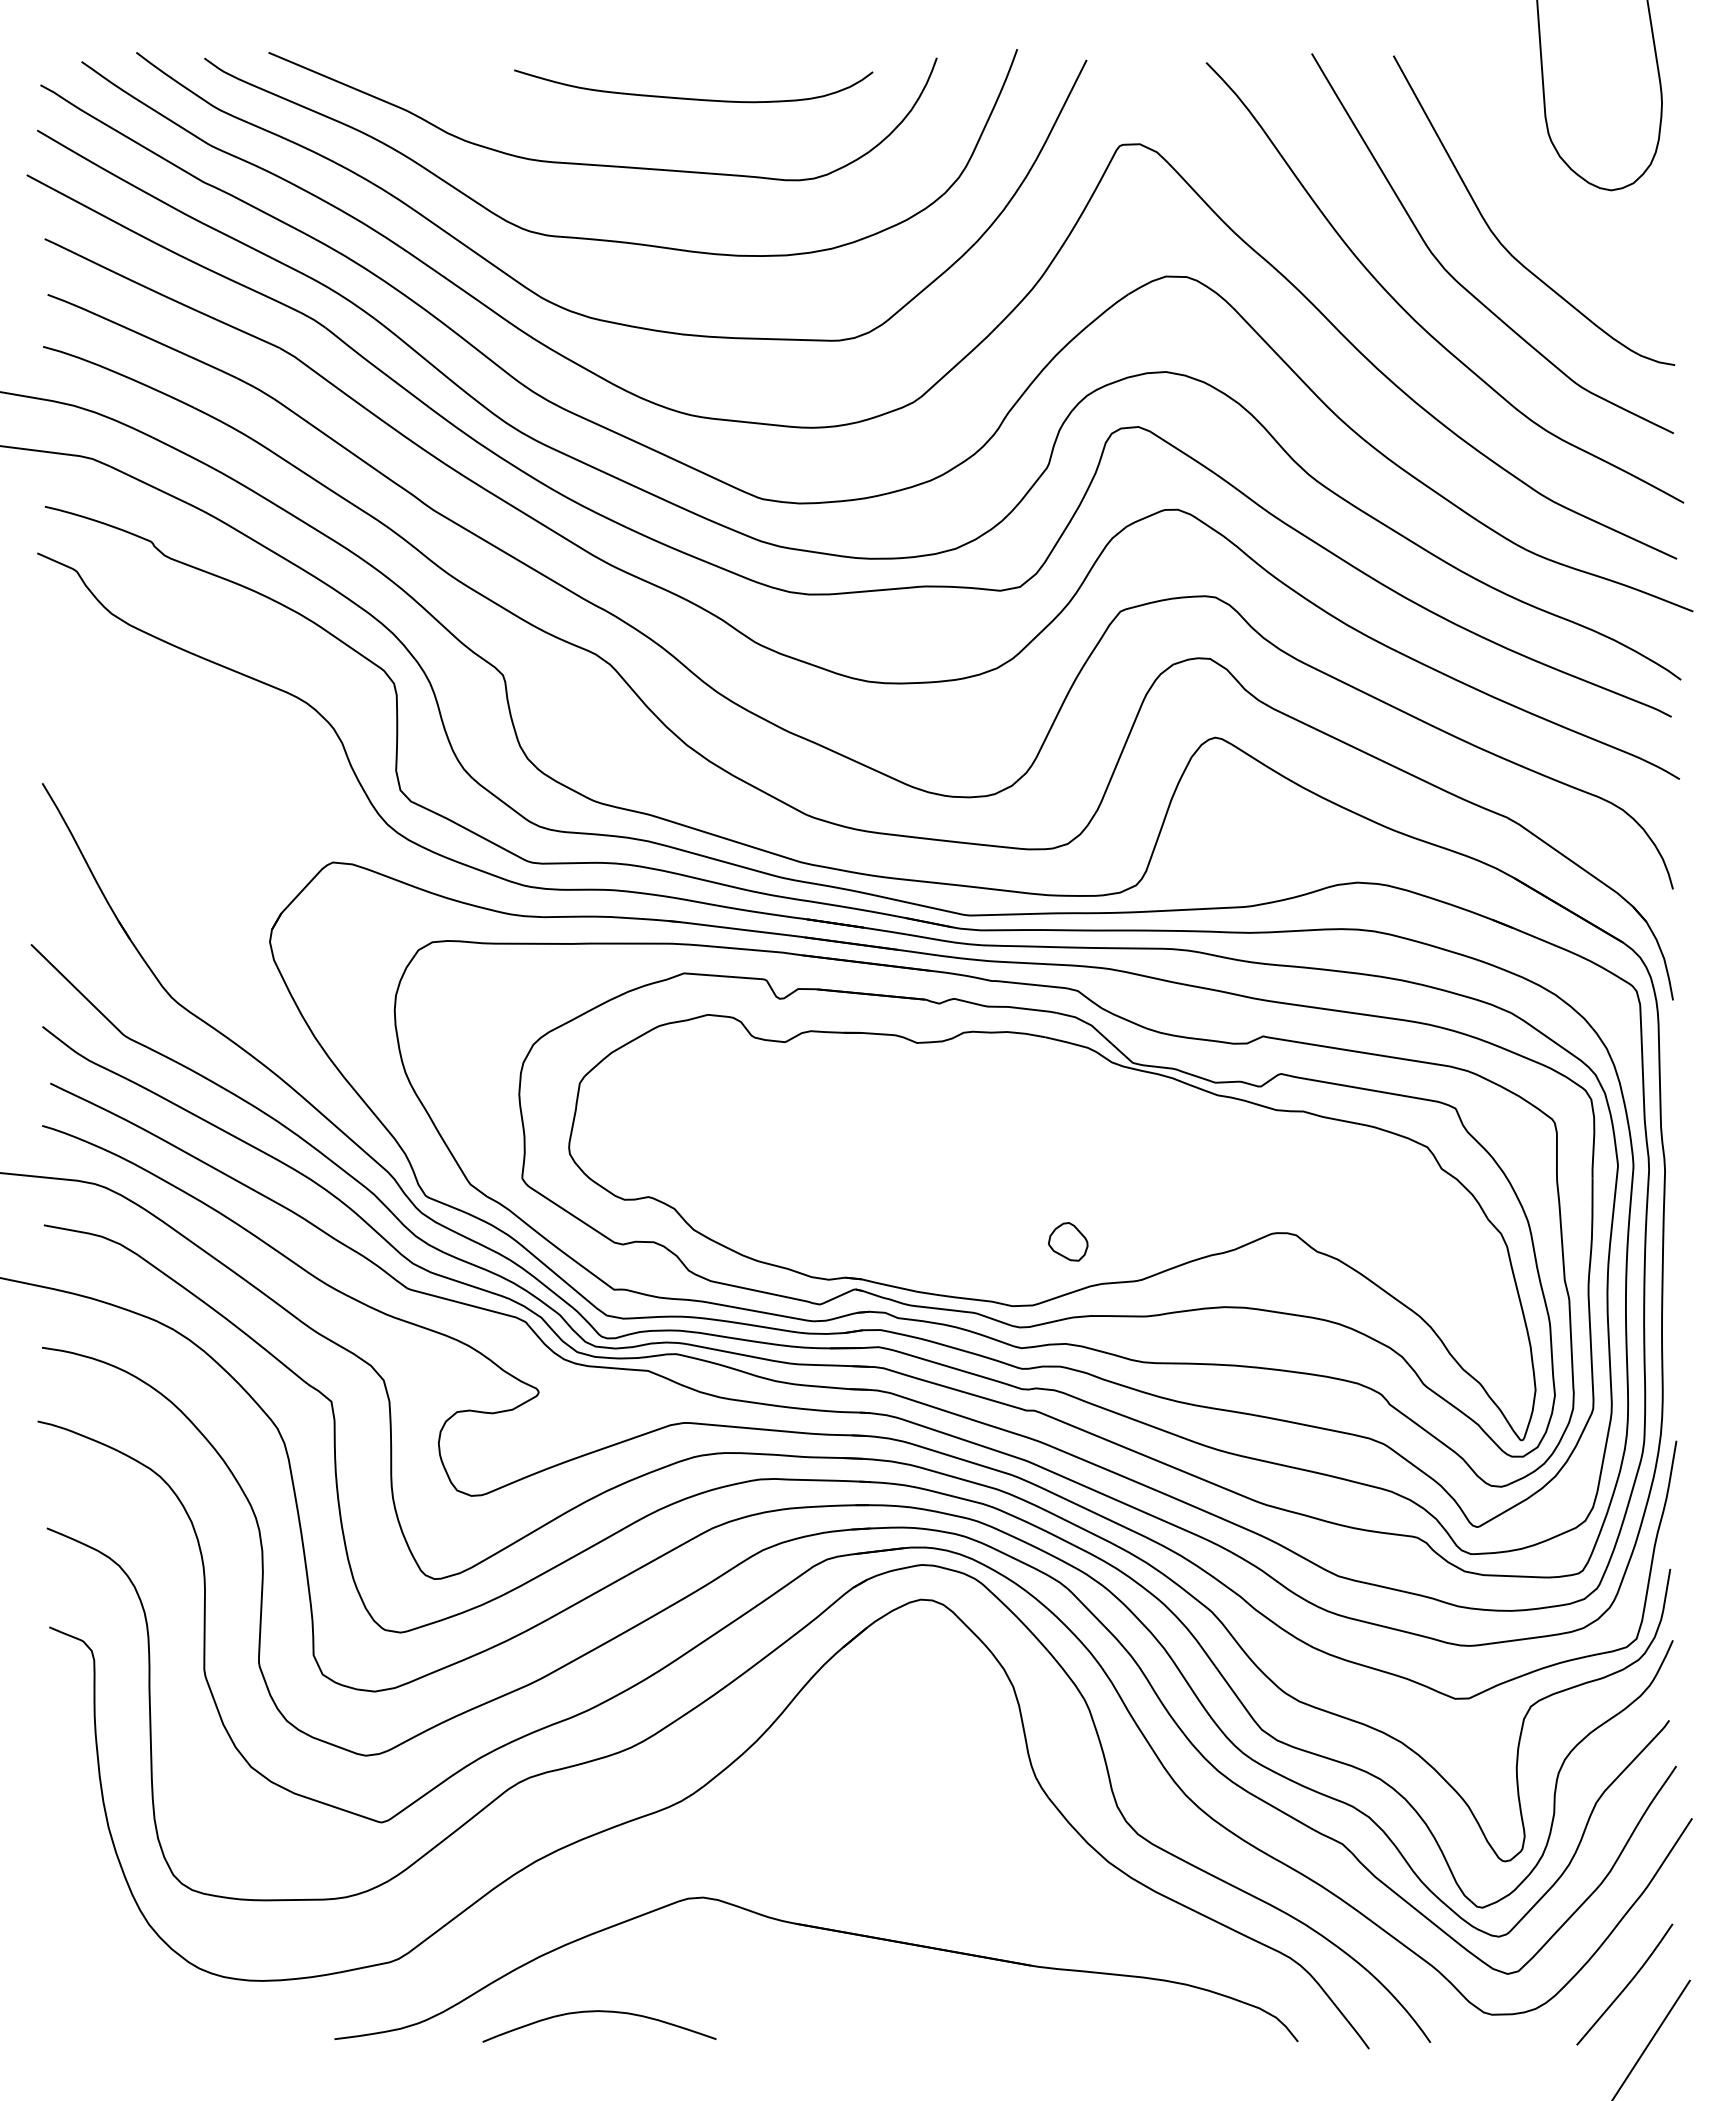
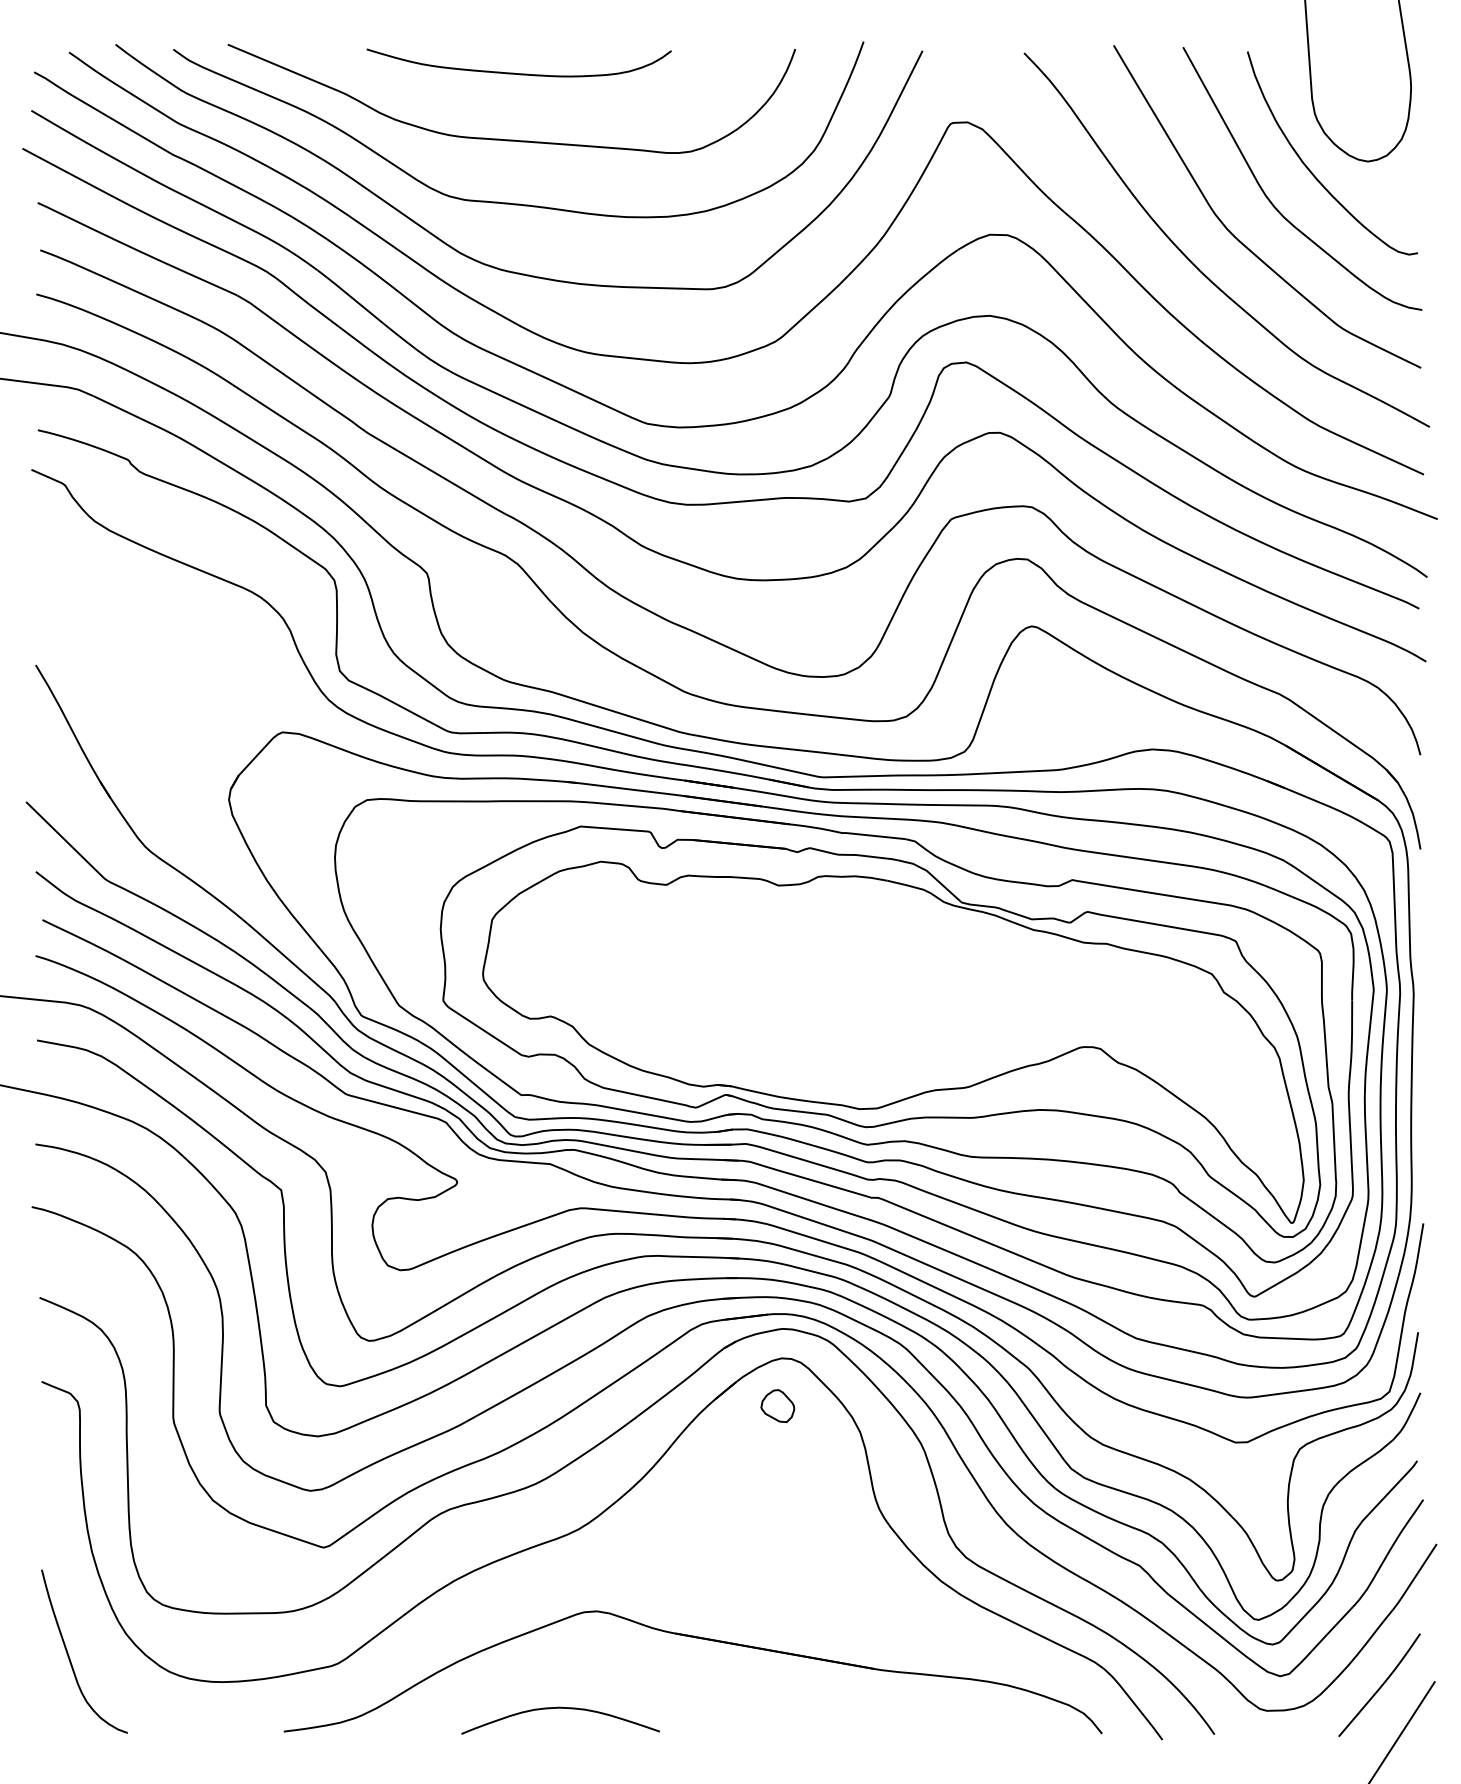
curve: (693, 98) -> (519, 73), moved
curve: (1544, 201) -> (1311, 171), added
part: (1068, 1241) -> (778, 1405), moved
curve: (82, 1951) -> (69, 1657), added
curve: (600, 2012) -> (561, 1708), moved

